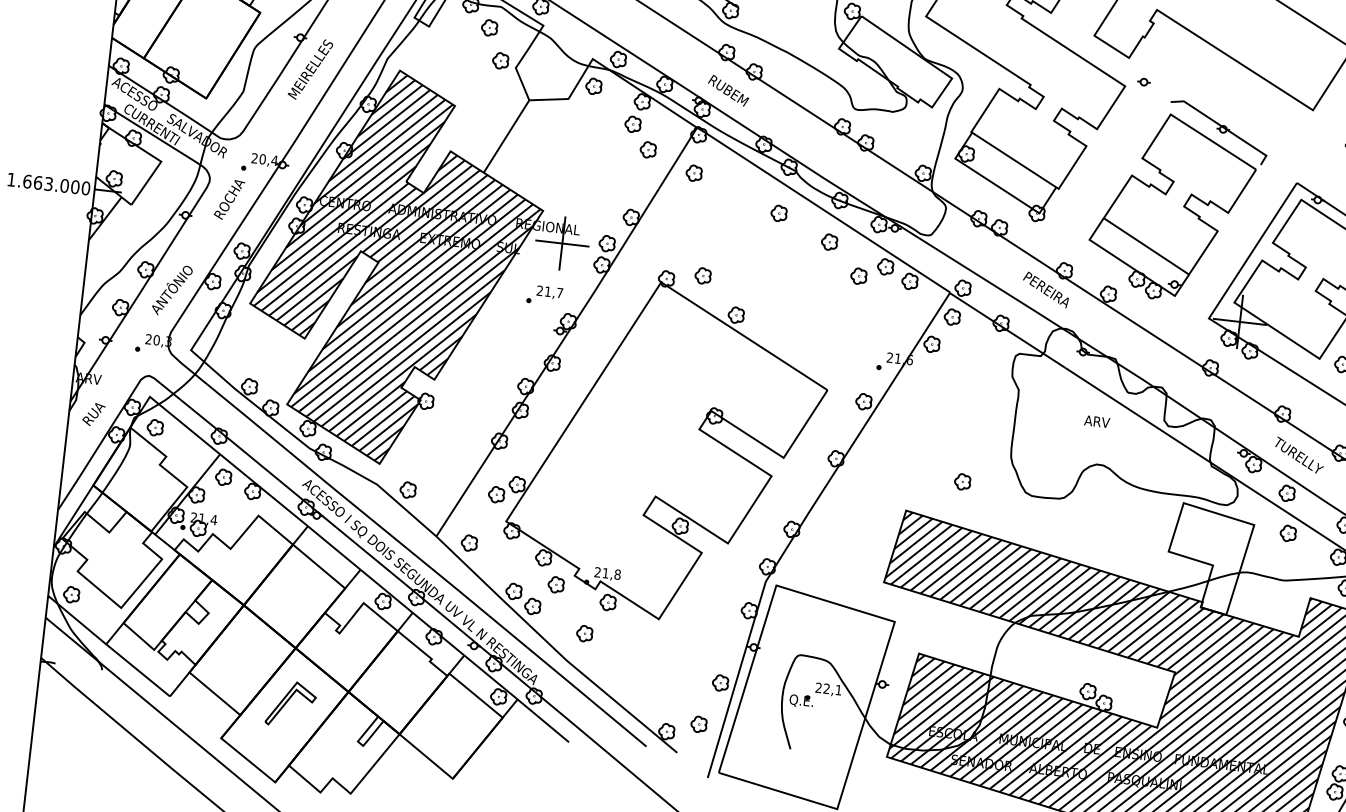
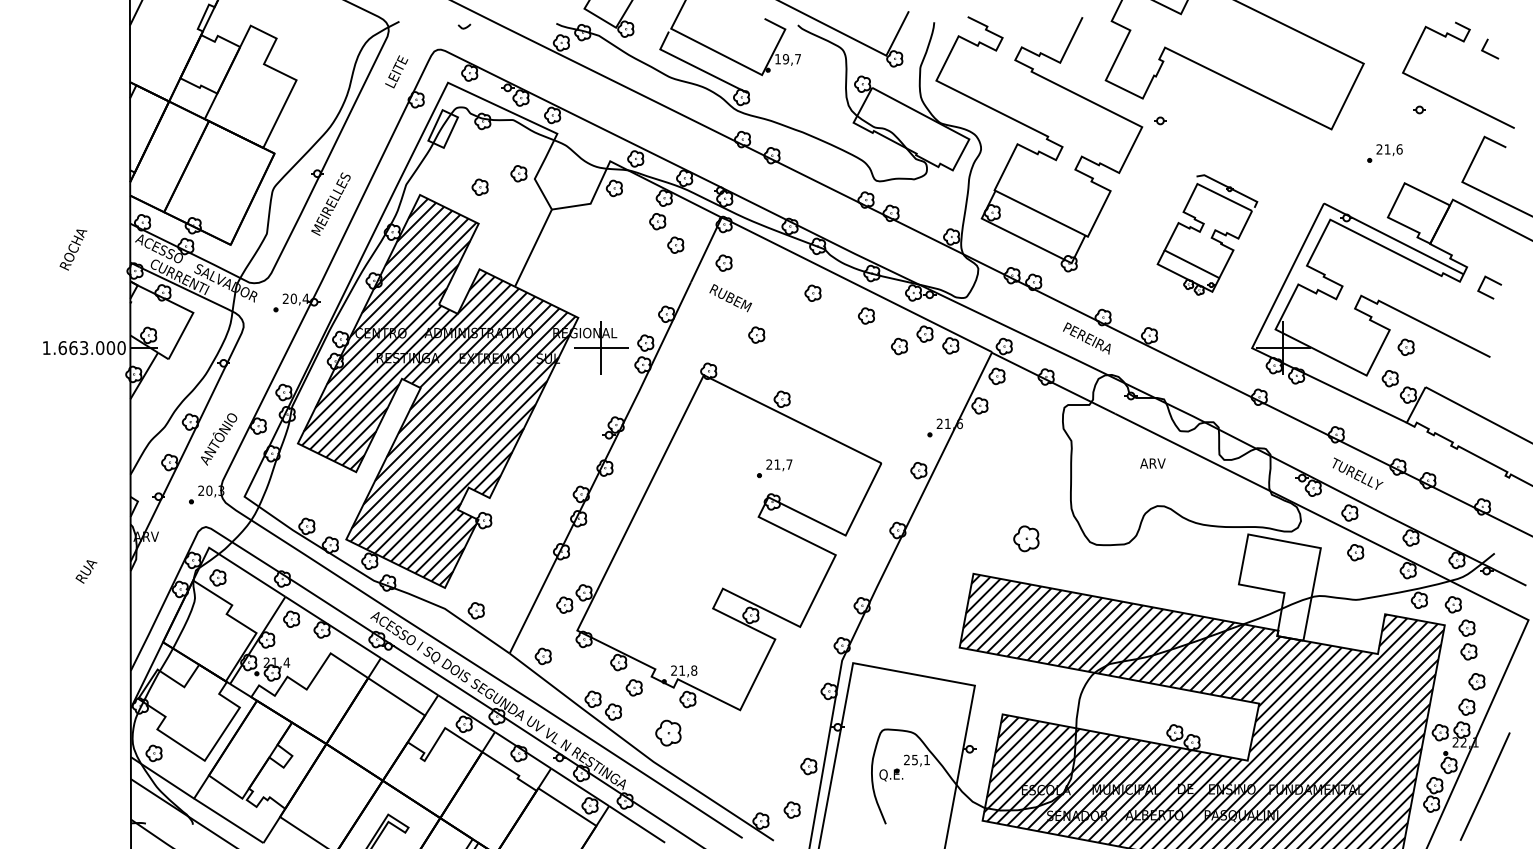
part: (489, 27) -> (479, 186), moved
text: (728, 91) -> (730, 298), moved
text: (229, 199) -> (73, 249), moved
part: (1177, 200) -> (1207, 234), size x0.6
part: (702, 275) -> (756, 334), moved
part: (544, 295) -> (774, 468), moved
text: (93, 414) -> (86, 571), moved
part: (961, 481) -> (1025, 538), size x1.6
part: (584, 633) -> (667, 732), size x1.6
text: (826, 688) -> (914, 759), 22,1 -> 25,1

